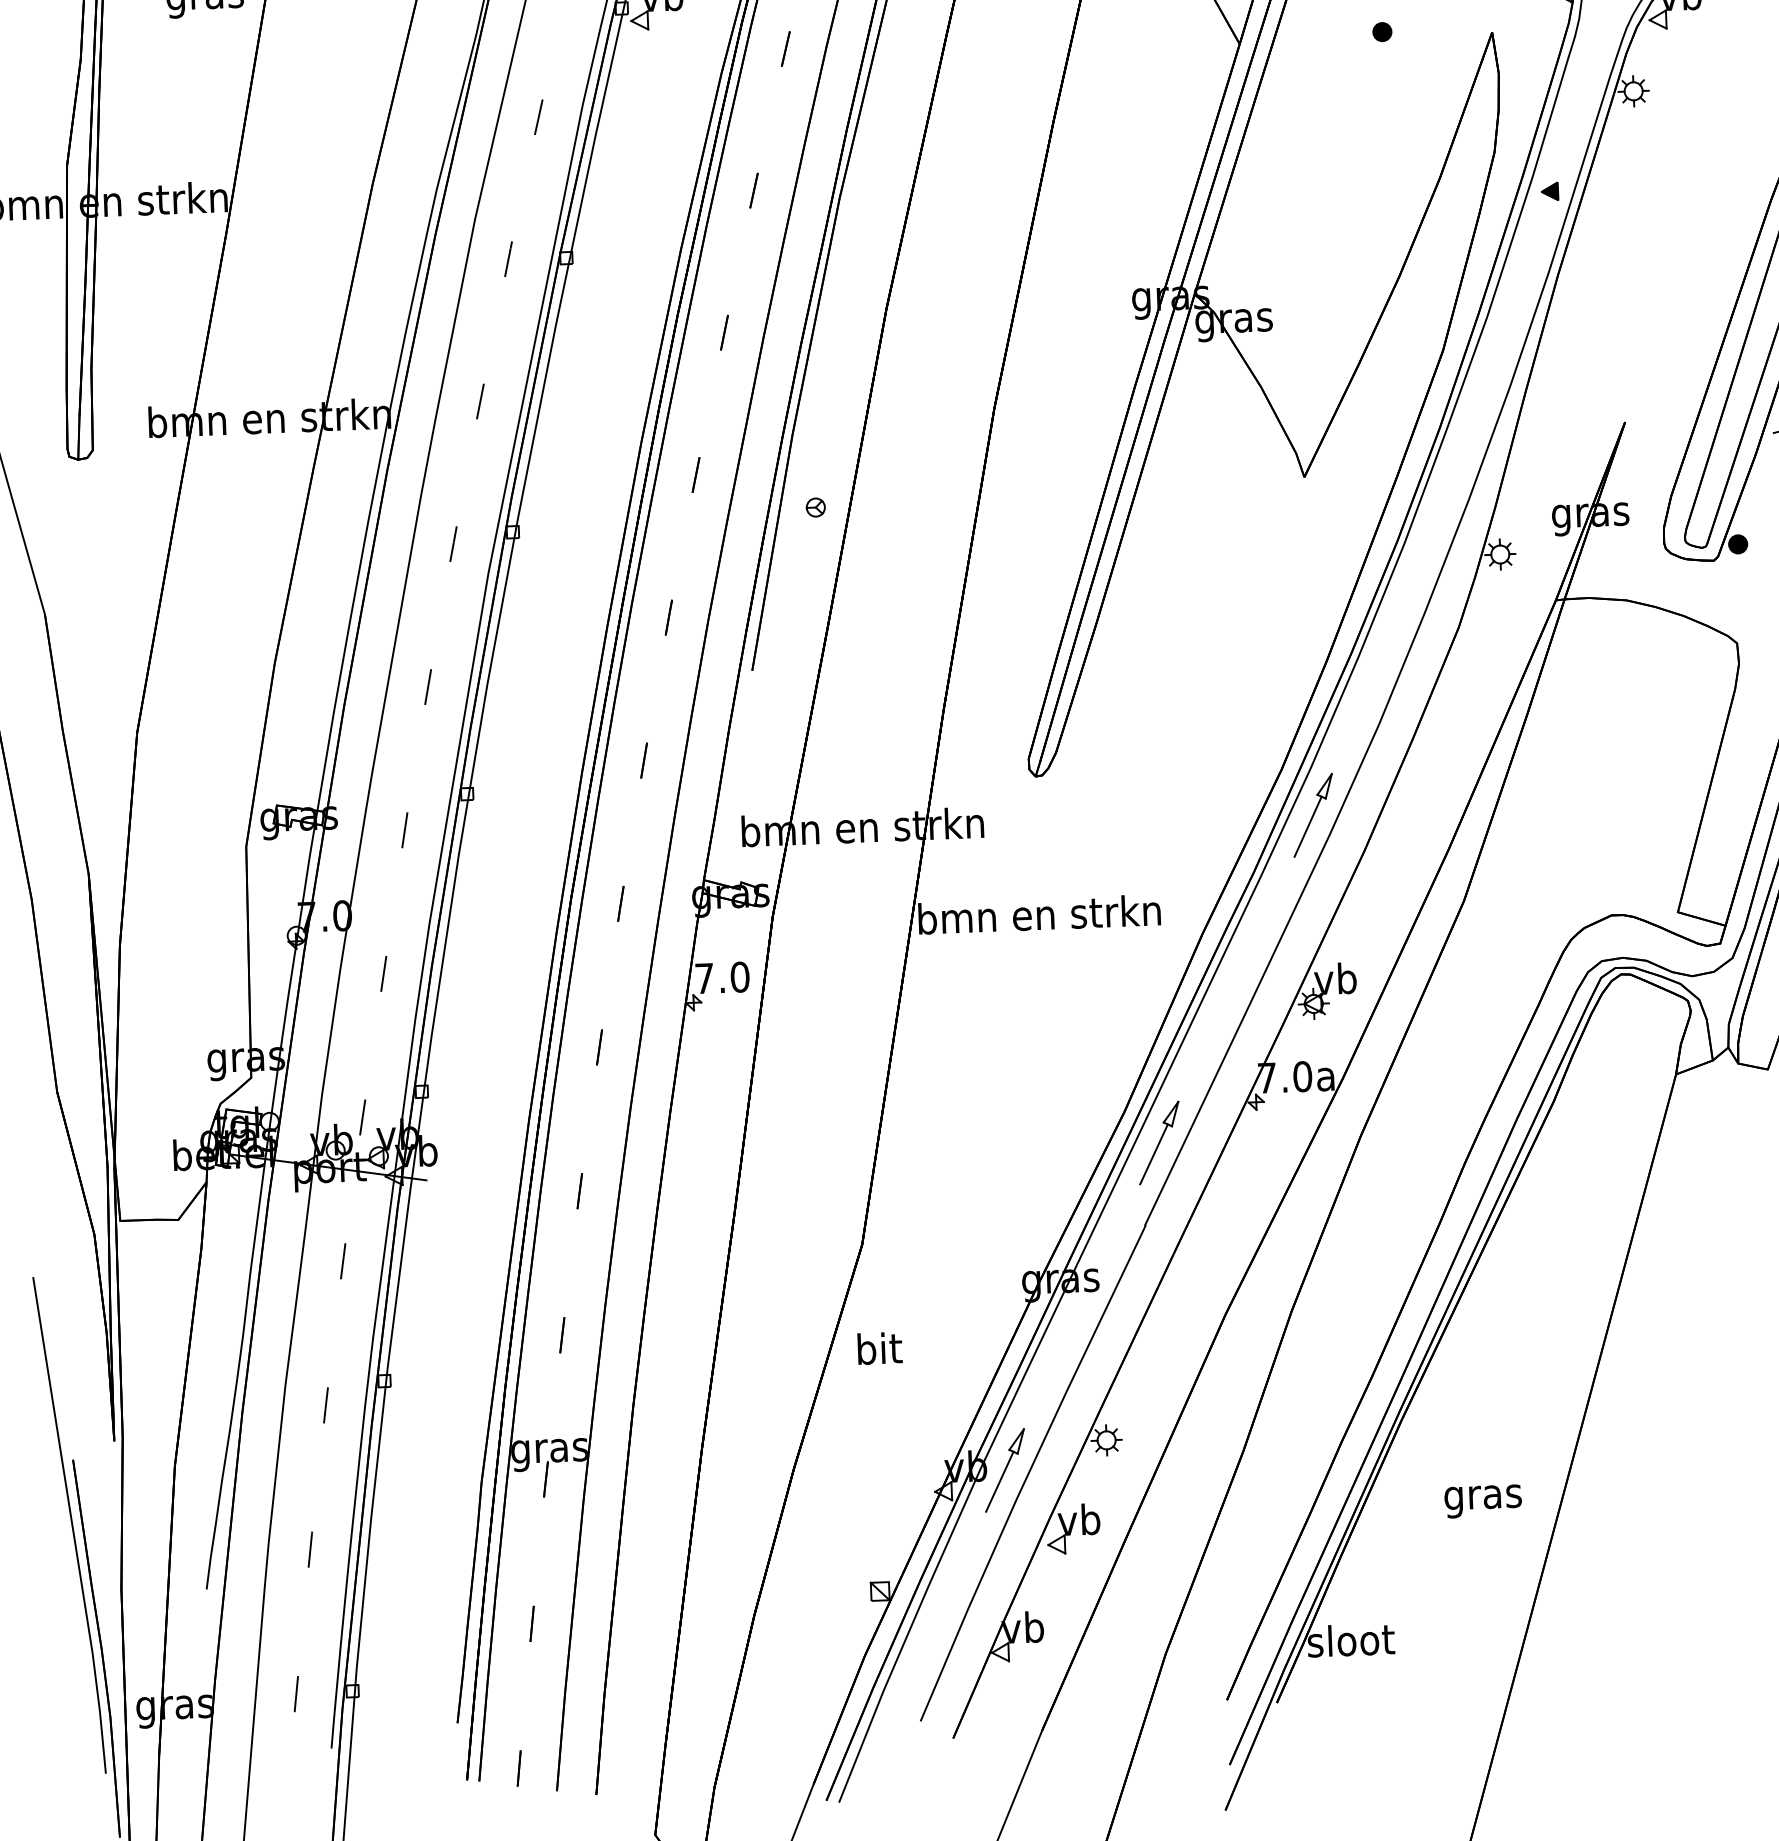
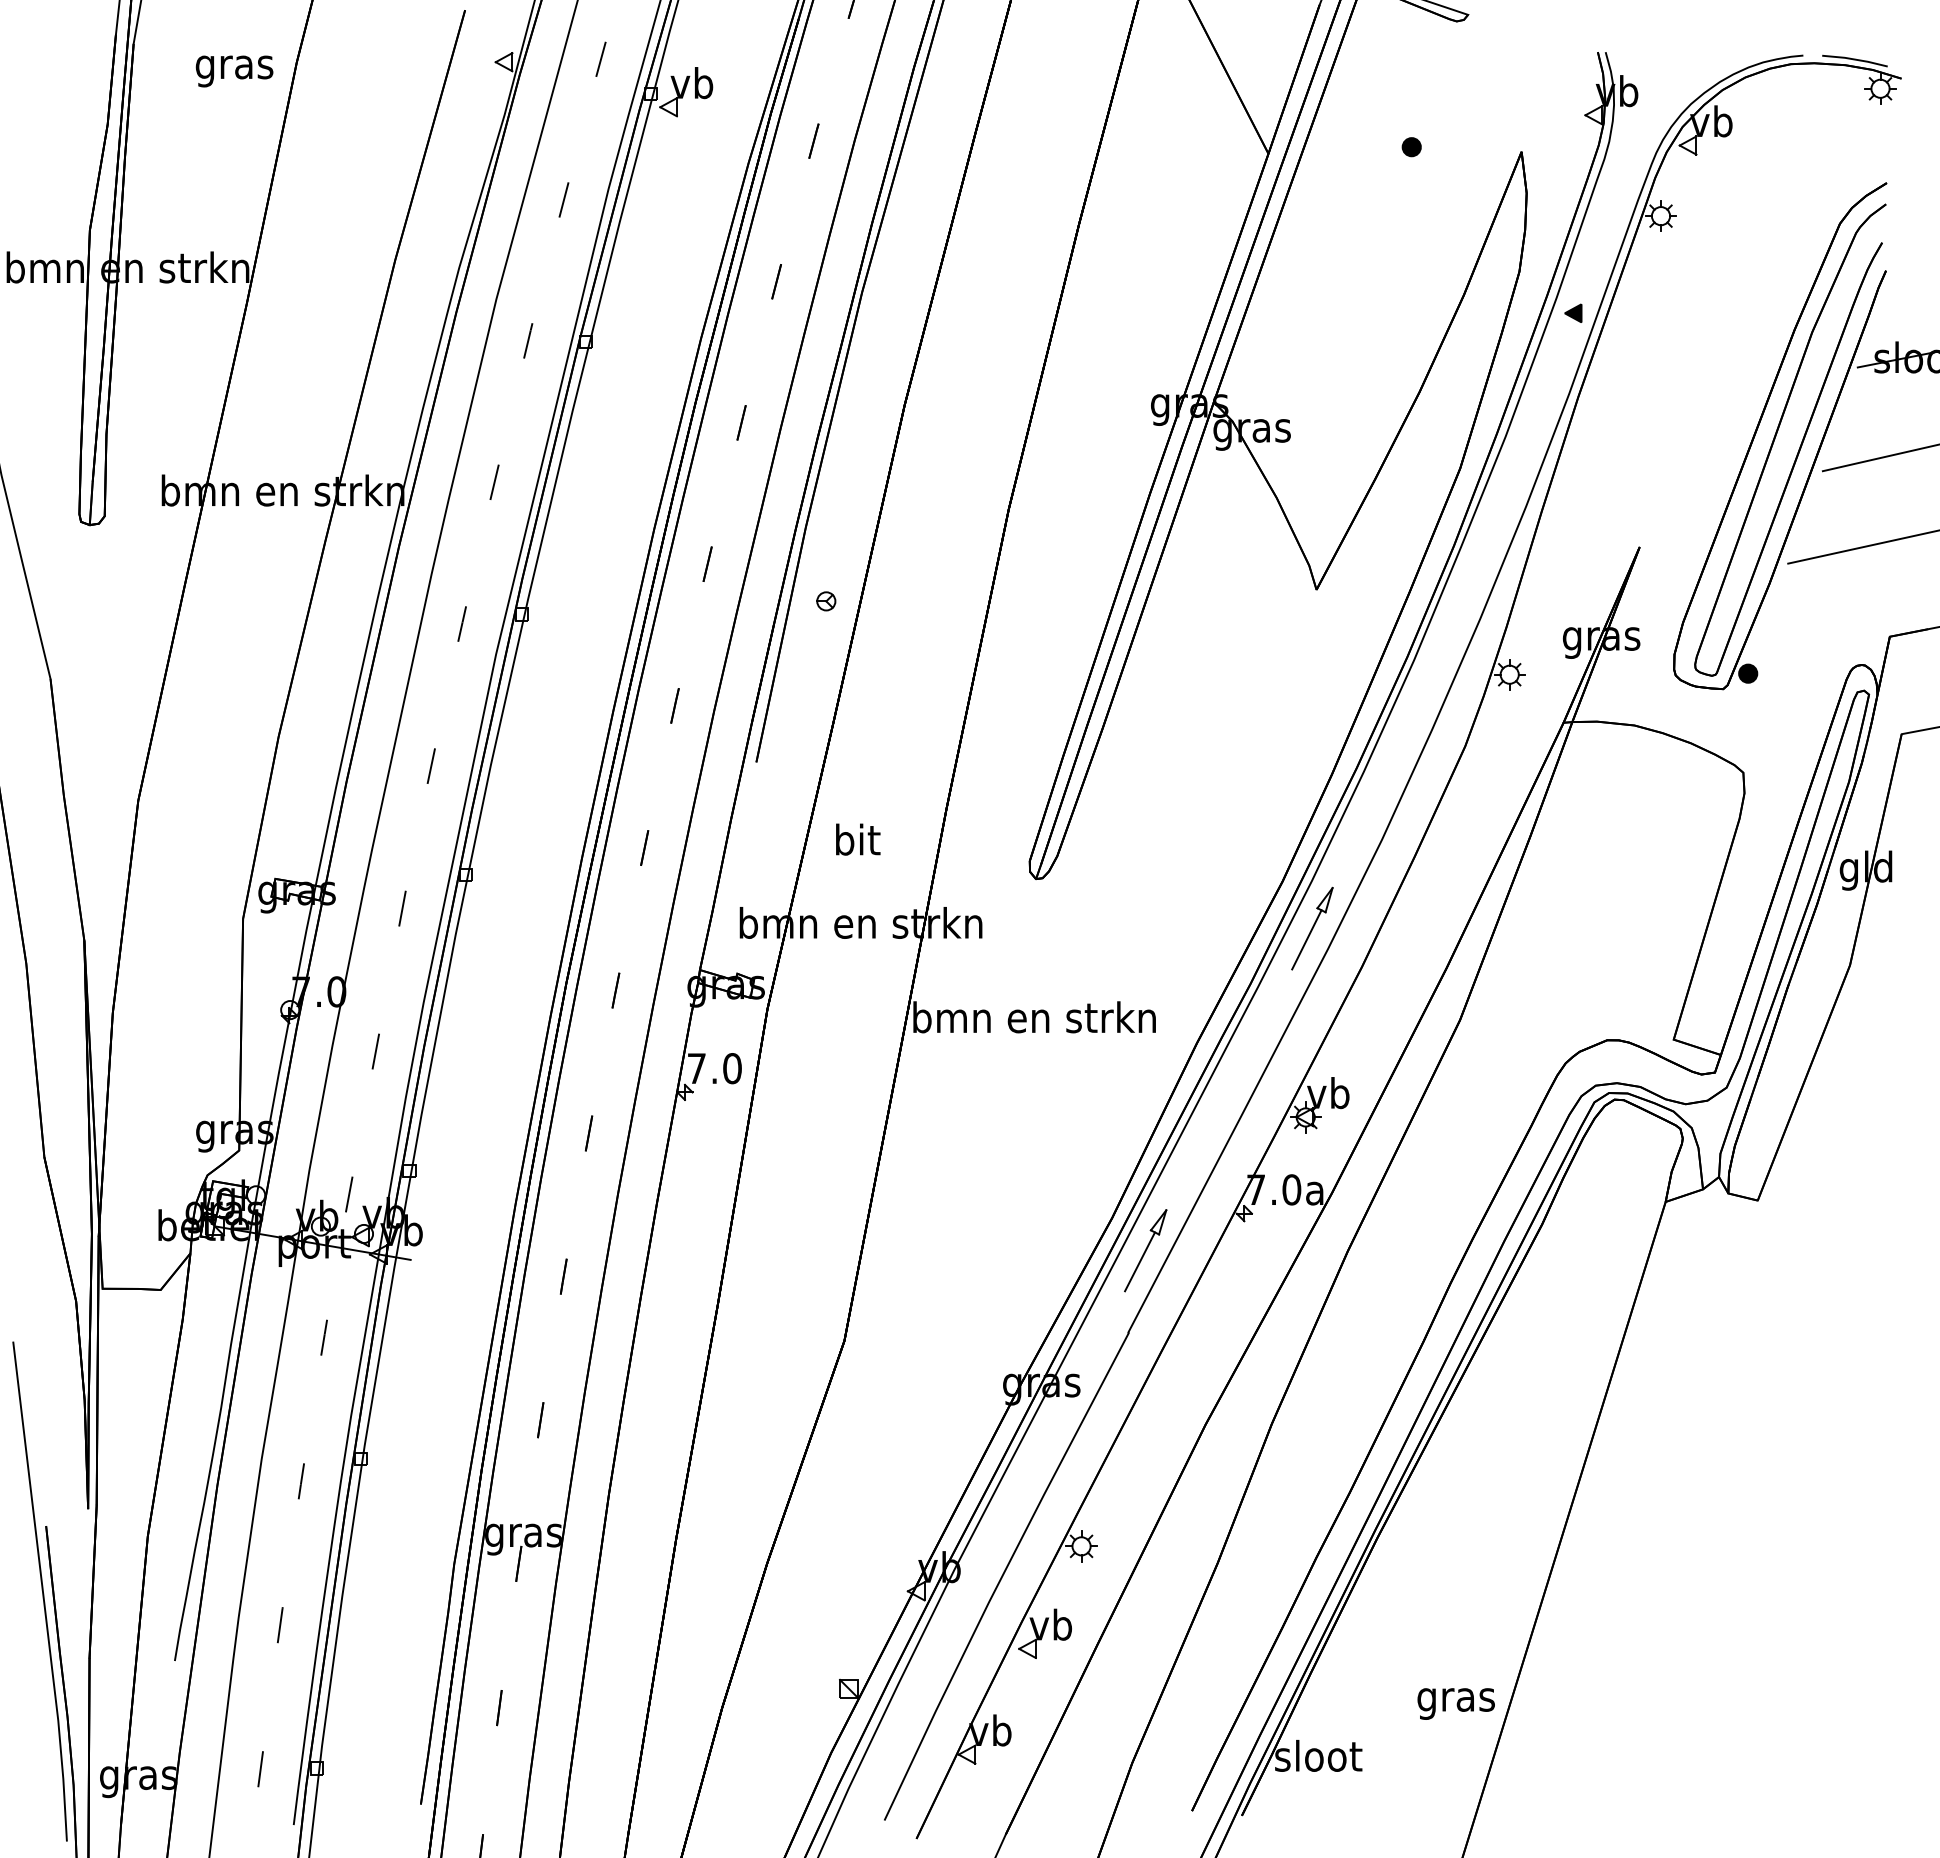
text: (880, 1348) -> (858, 839), moved
part: (1004, 1470) -> (978, 1572), removed
text: (1482, 1500) -> (1455, 1703), moved

